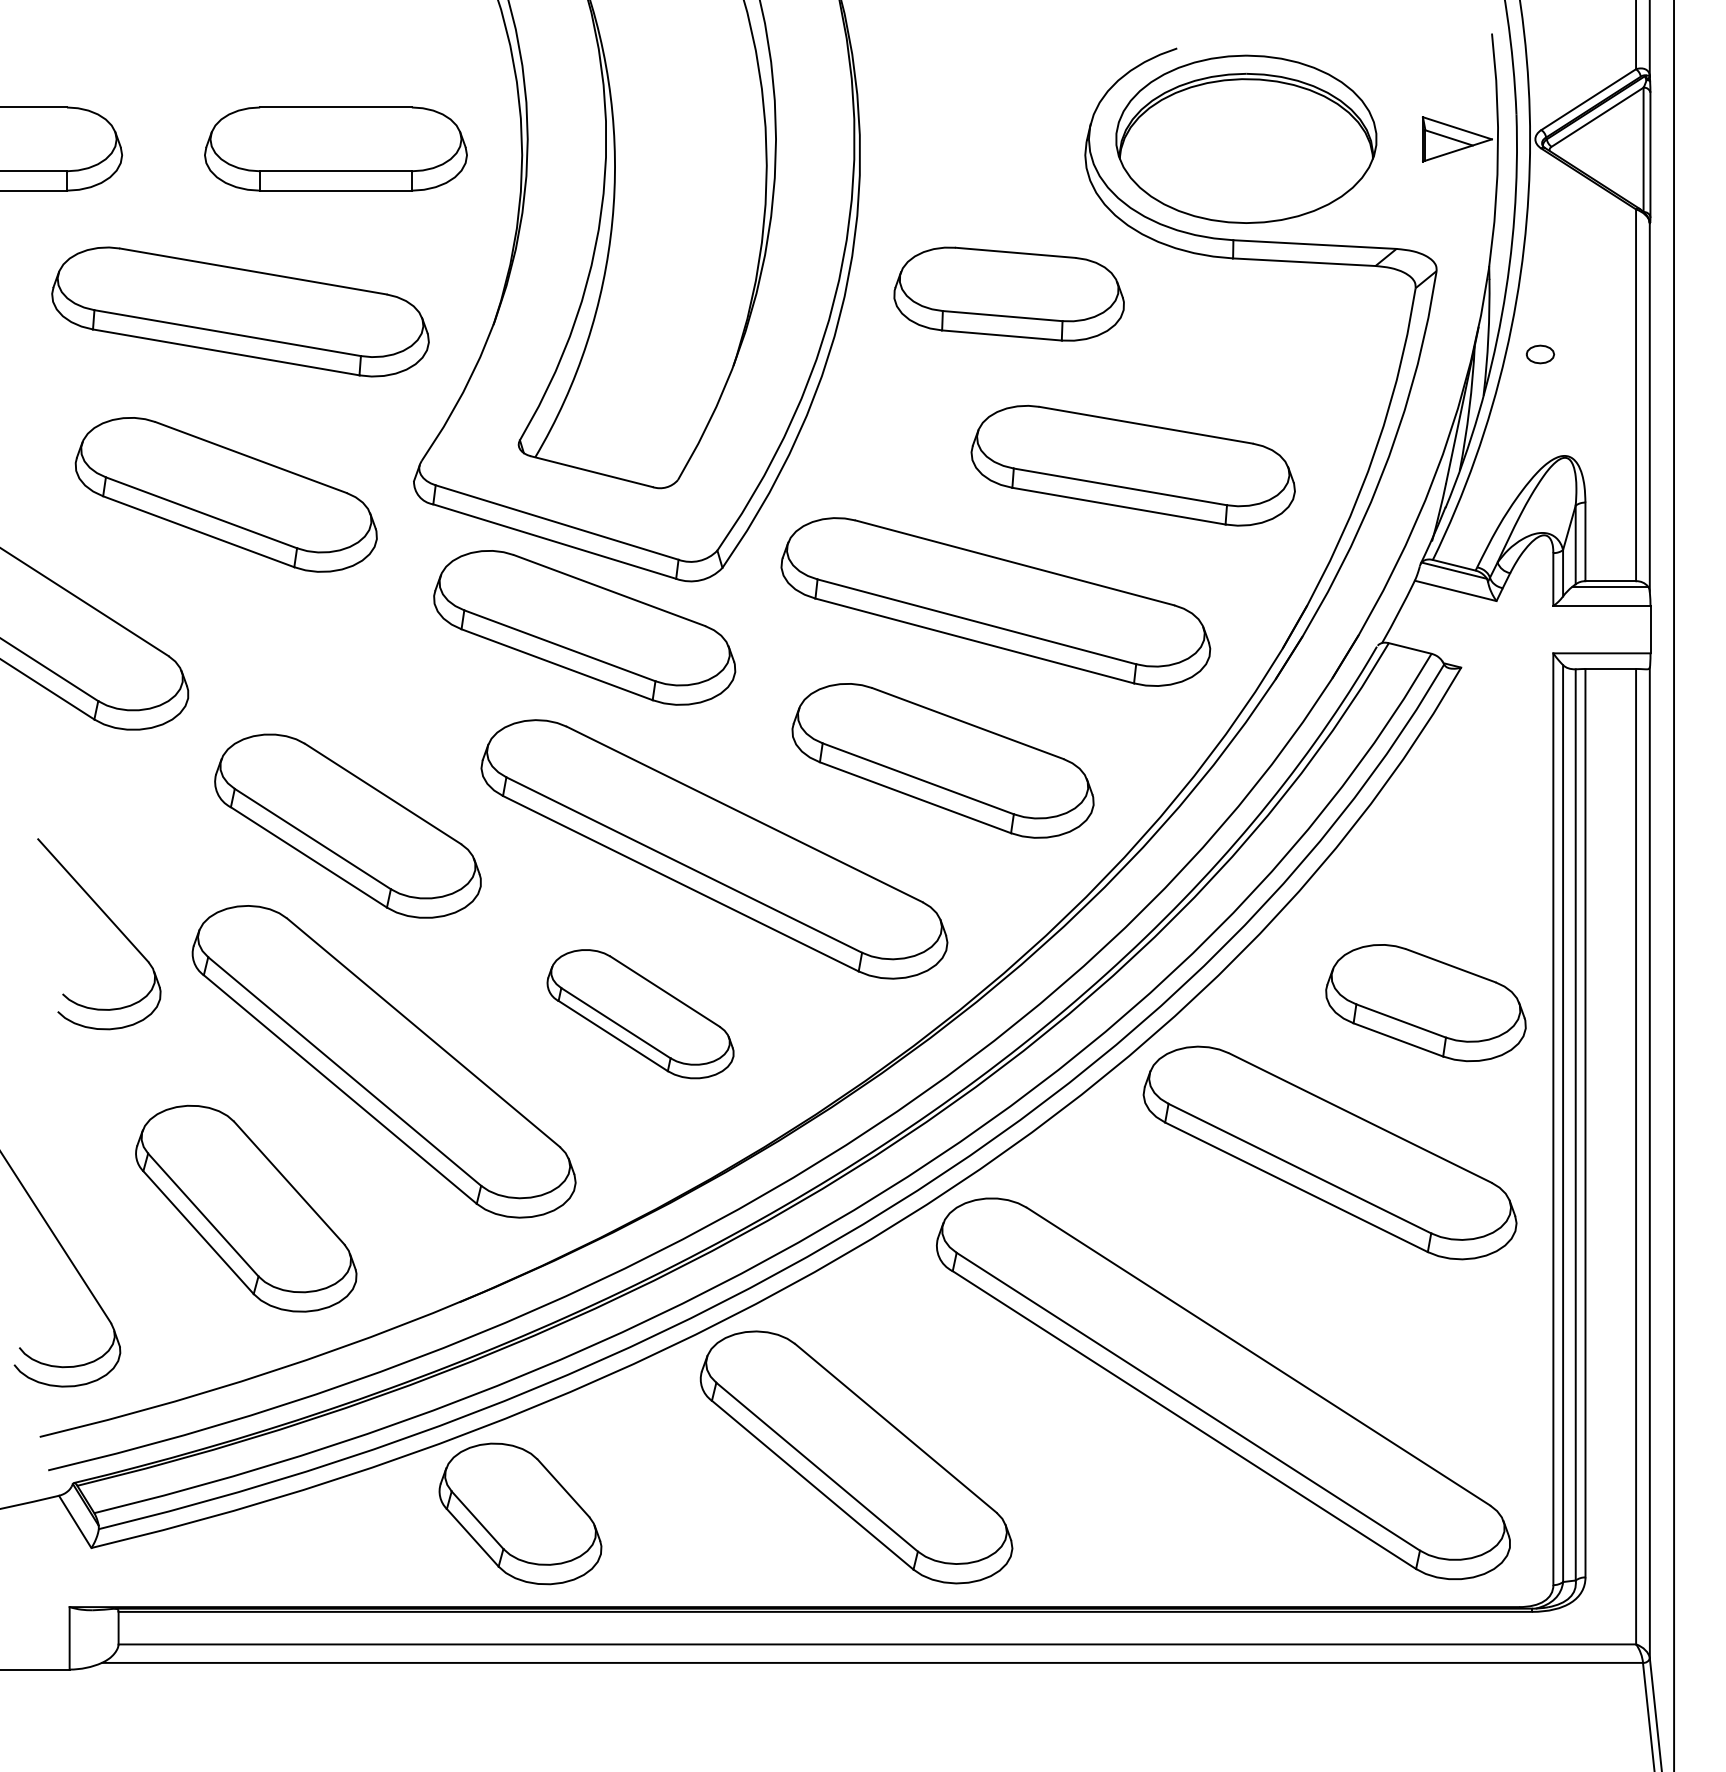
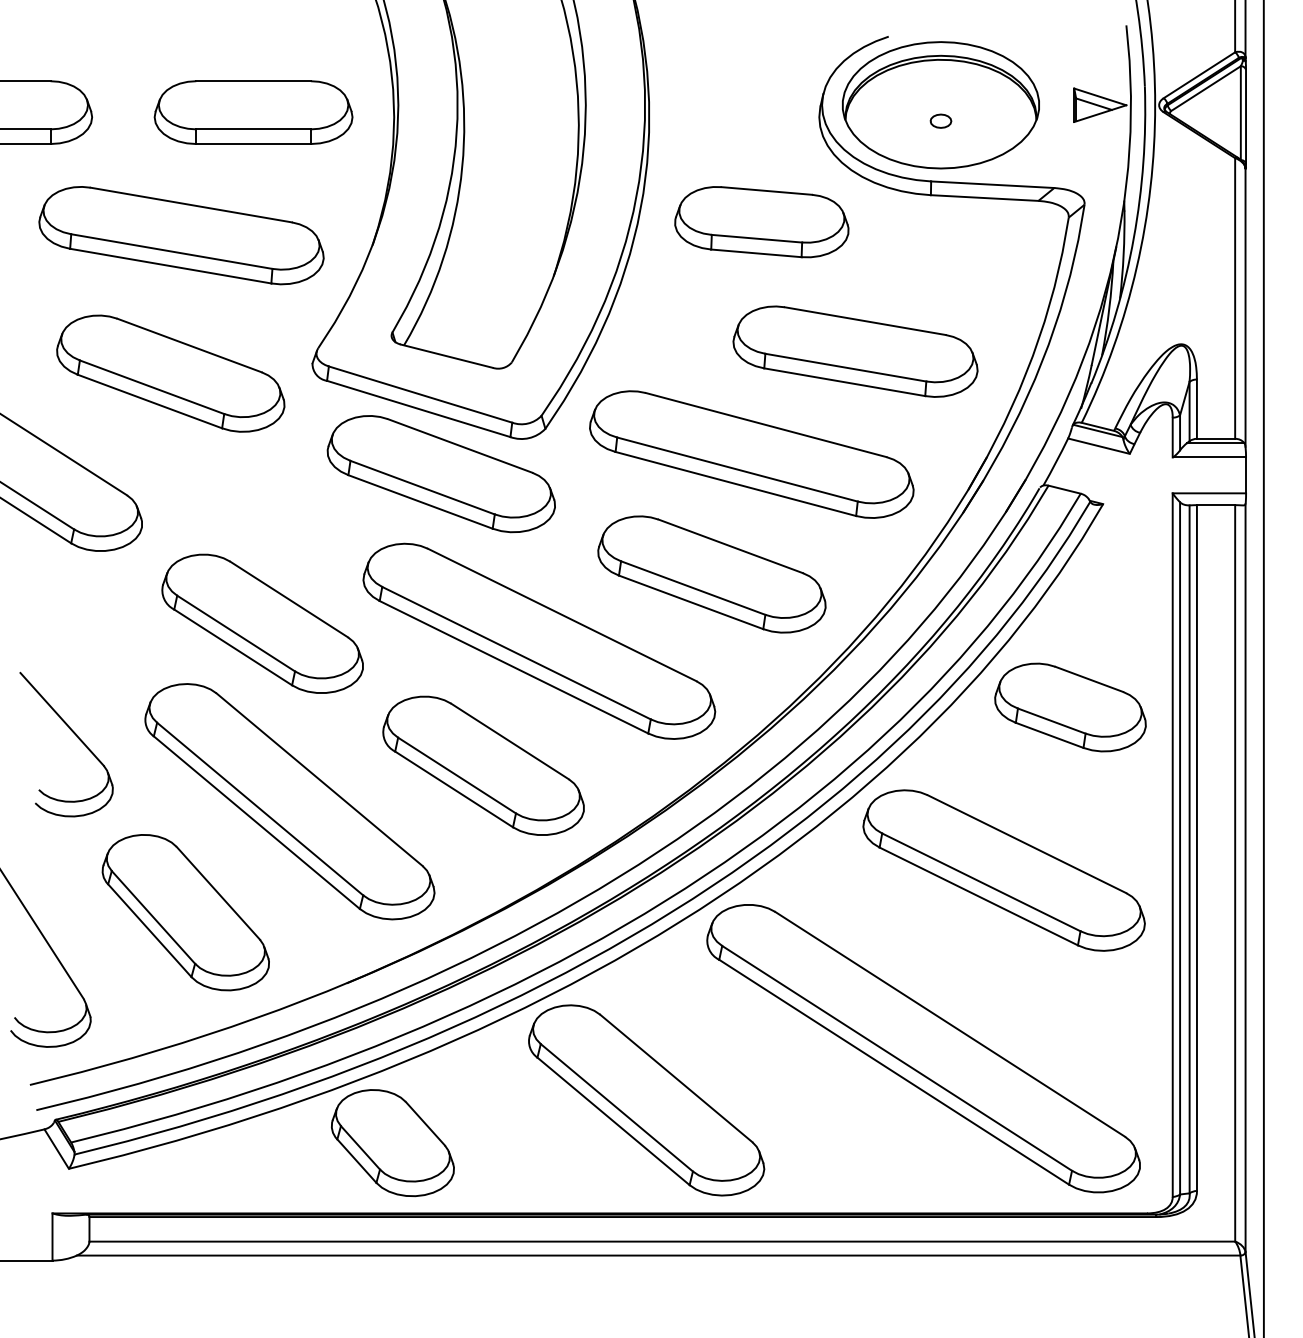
part: (1540, 354) -> (941, 121), moved
part: (111, 922) -> (75, 735), moved
part: (1425, 1003) -> (1070, 707), moved
part: (640, 1013) -> (483, 765), size x1.43

